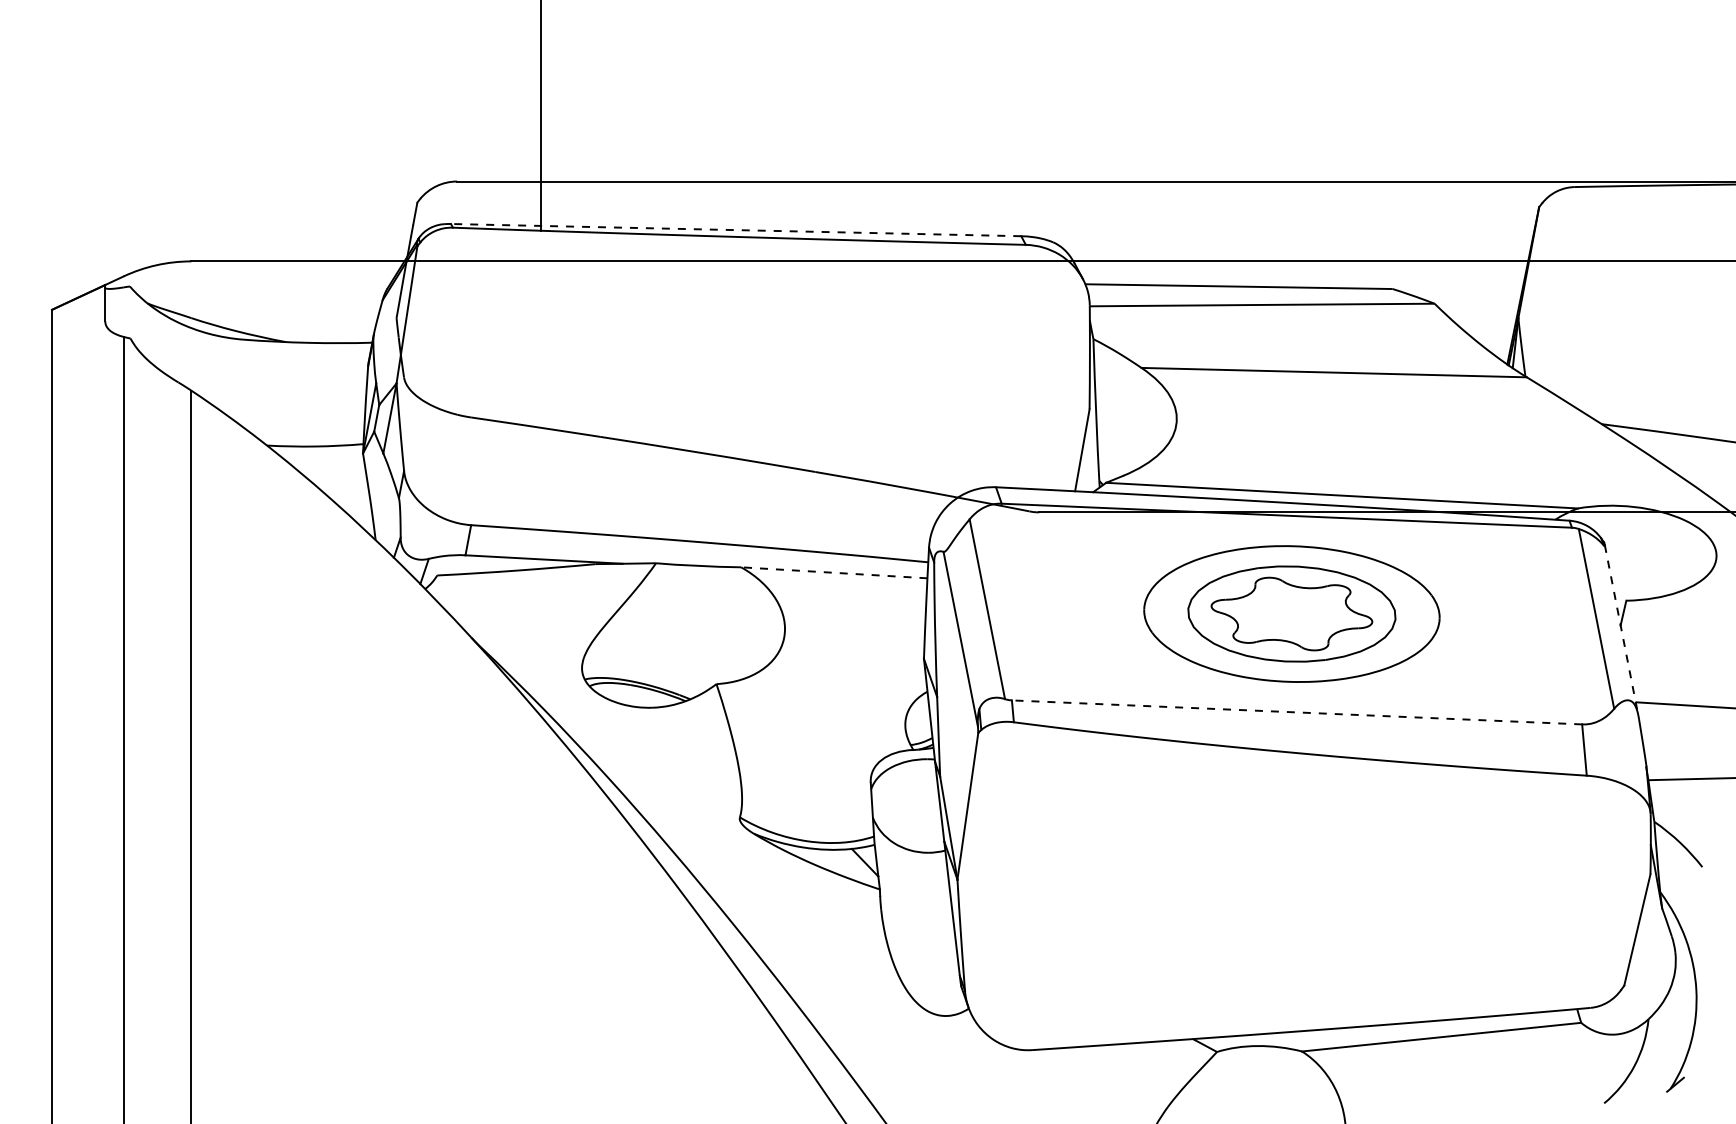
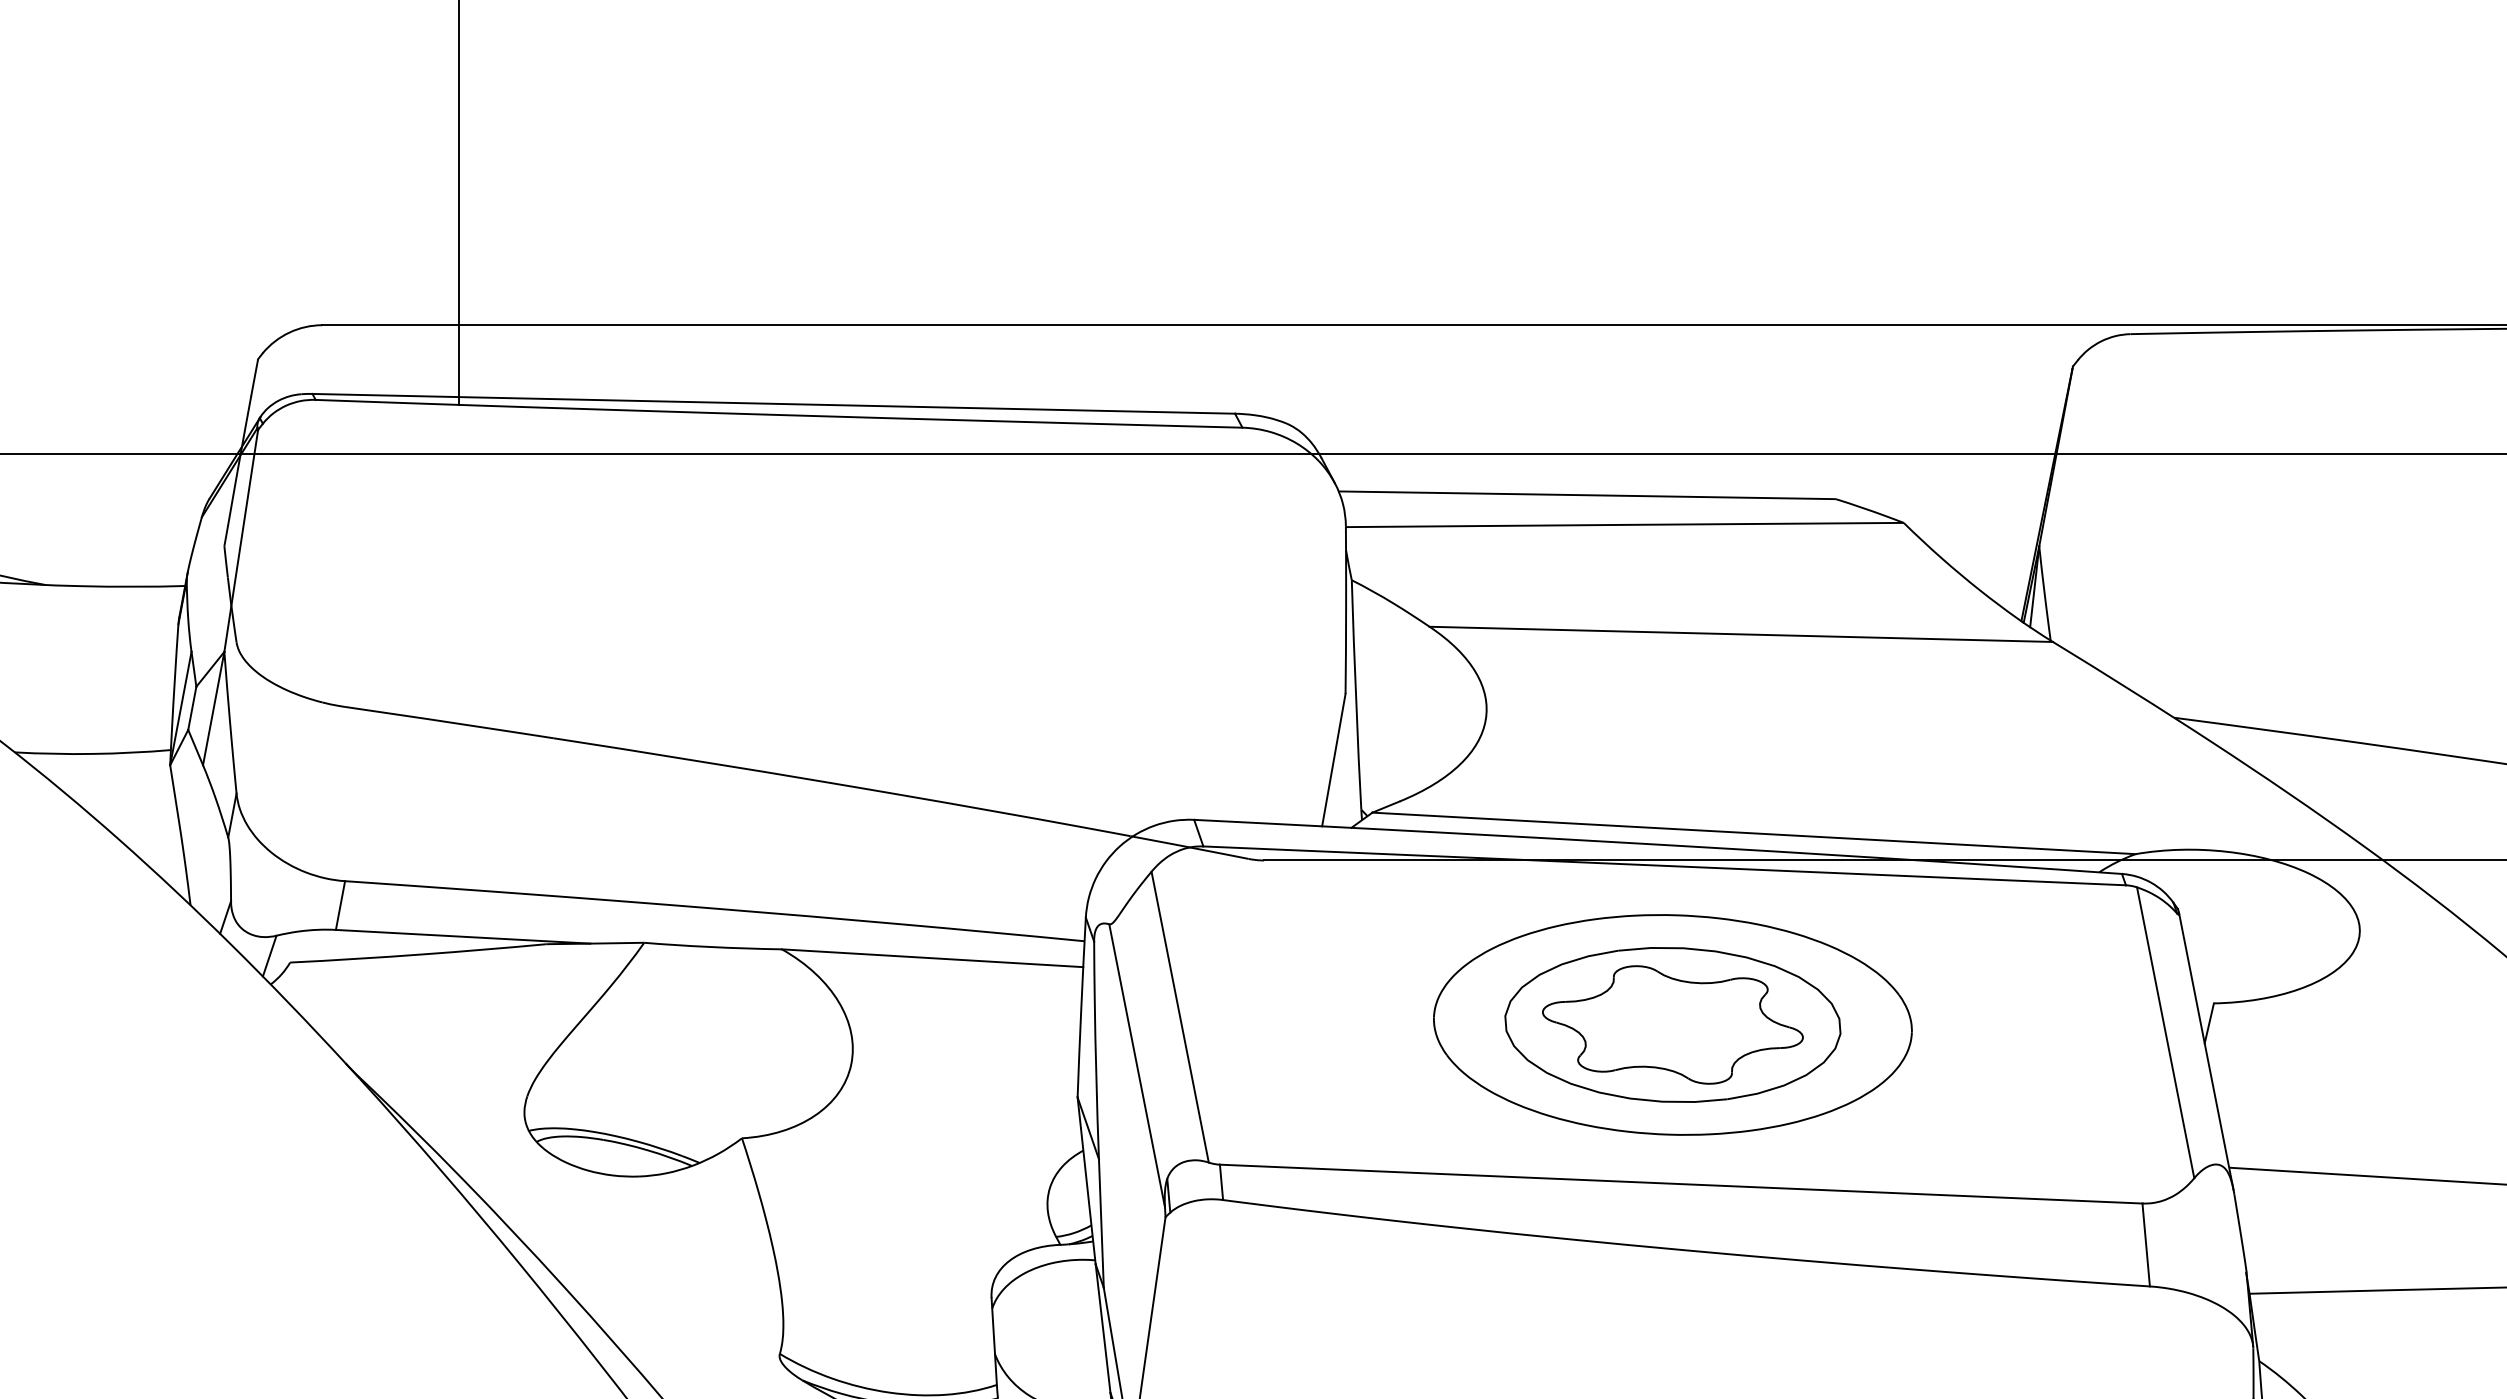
line: (735, 230) -> (772, 404), dashed -> solid
line: (833, 572) -> (931, 957), dashed -> solid
line: (1621, 631) -> (2206, 1053), dashed -> solid
line: (1296, 712) -> (1680, 1184), dashed -> solid

